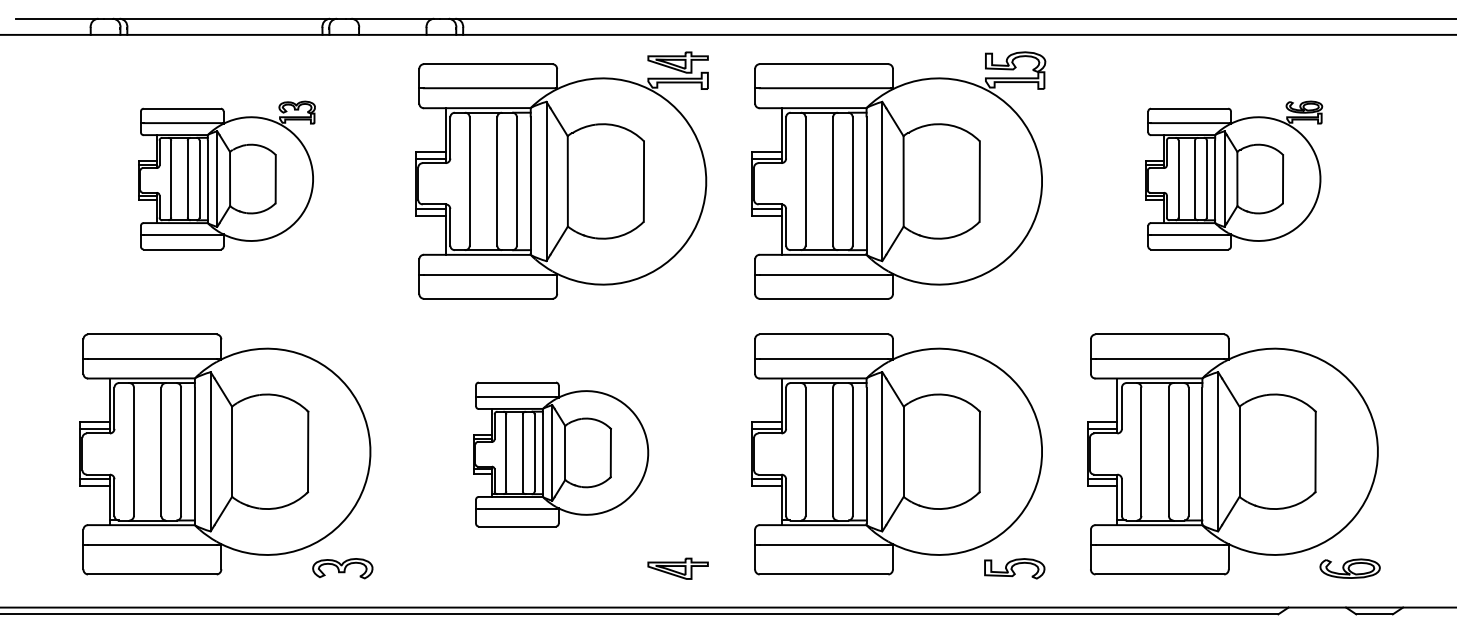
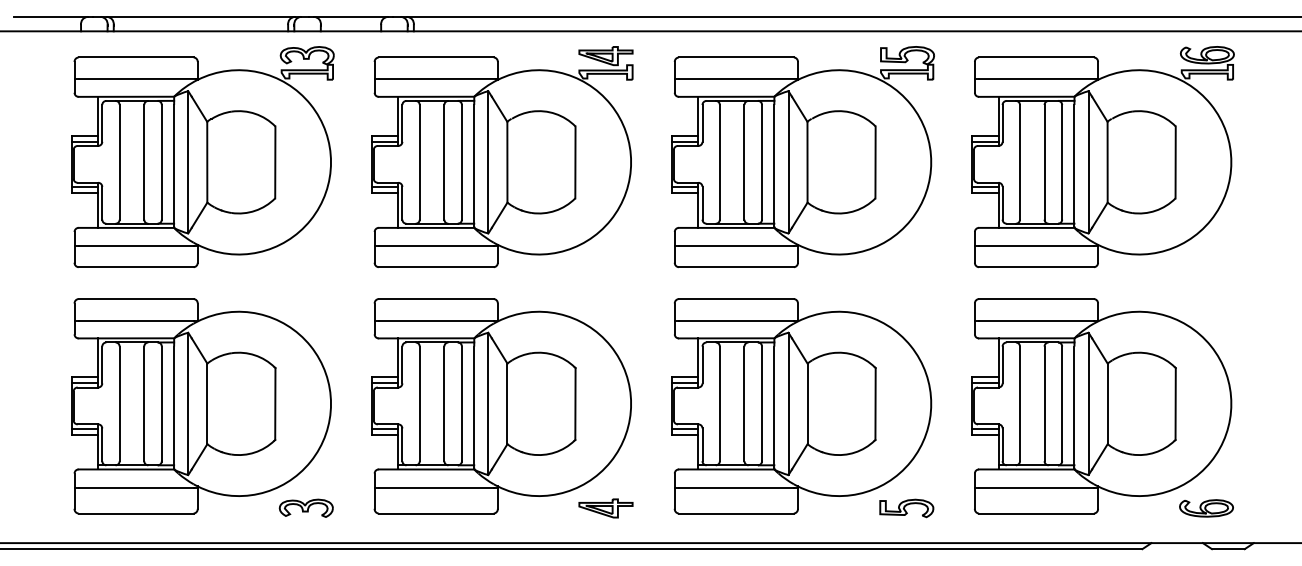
part: (226, 174) -> (202, 156), size x1.67
part: (1233, 174) -> (1102, 156), size x1.67
part: (561, 454) -> (501, 406), size x1.67

